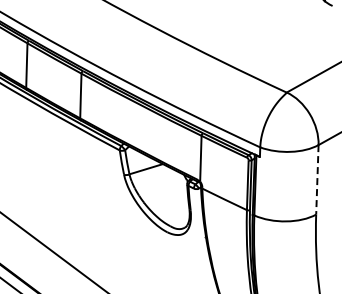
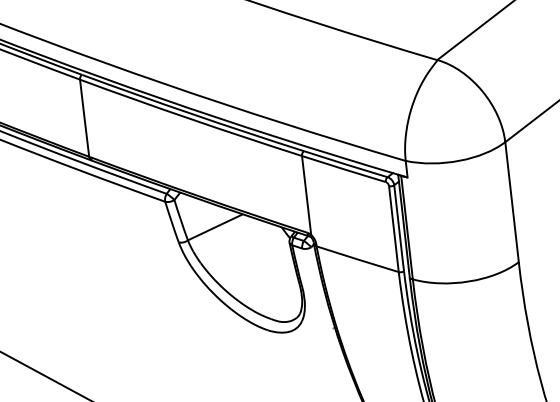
line: (317, 179) -> (512, 201), dashed -> solid

